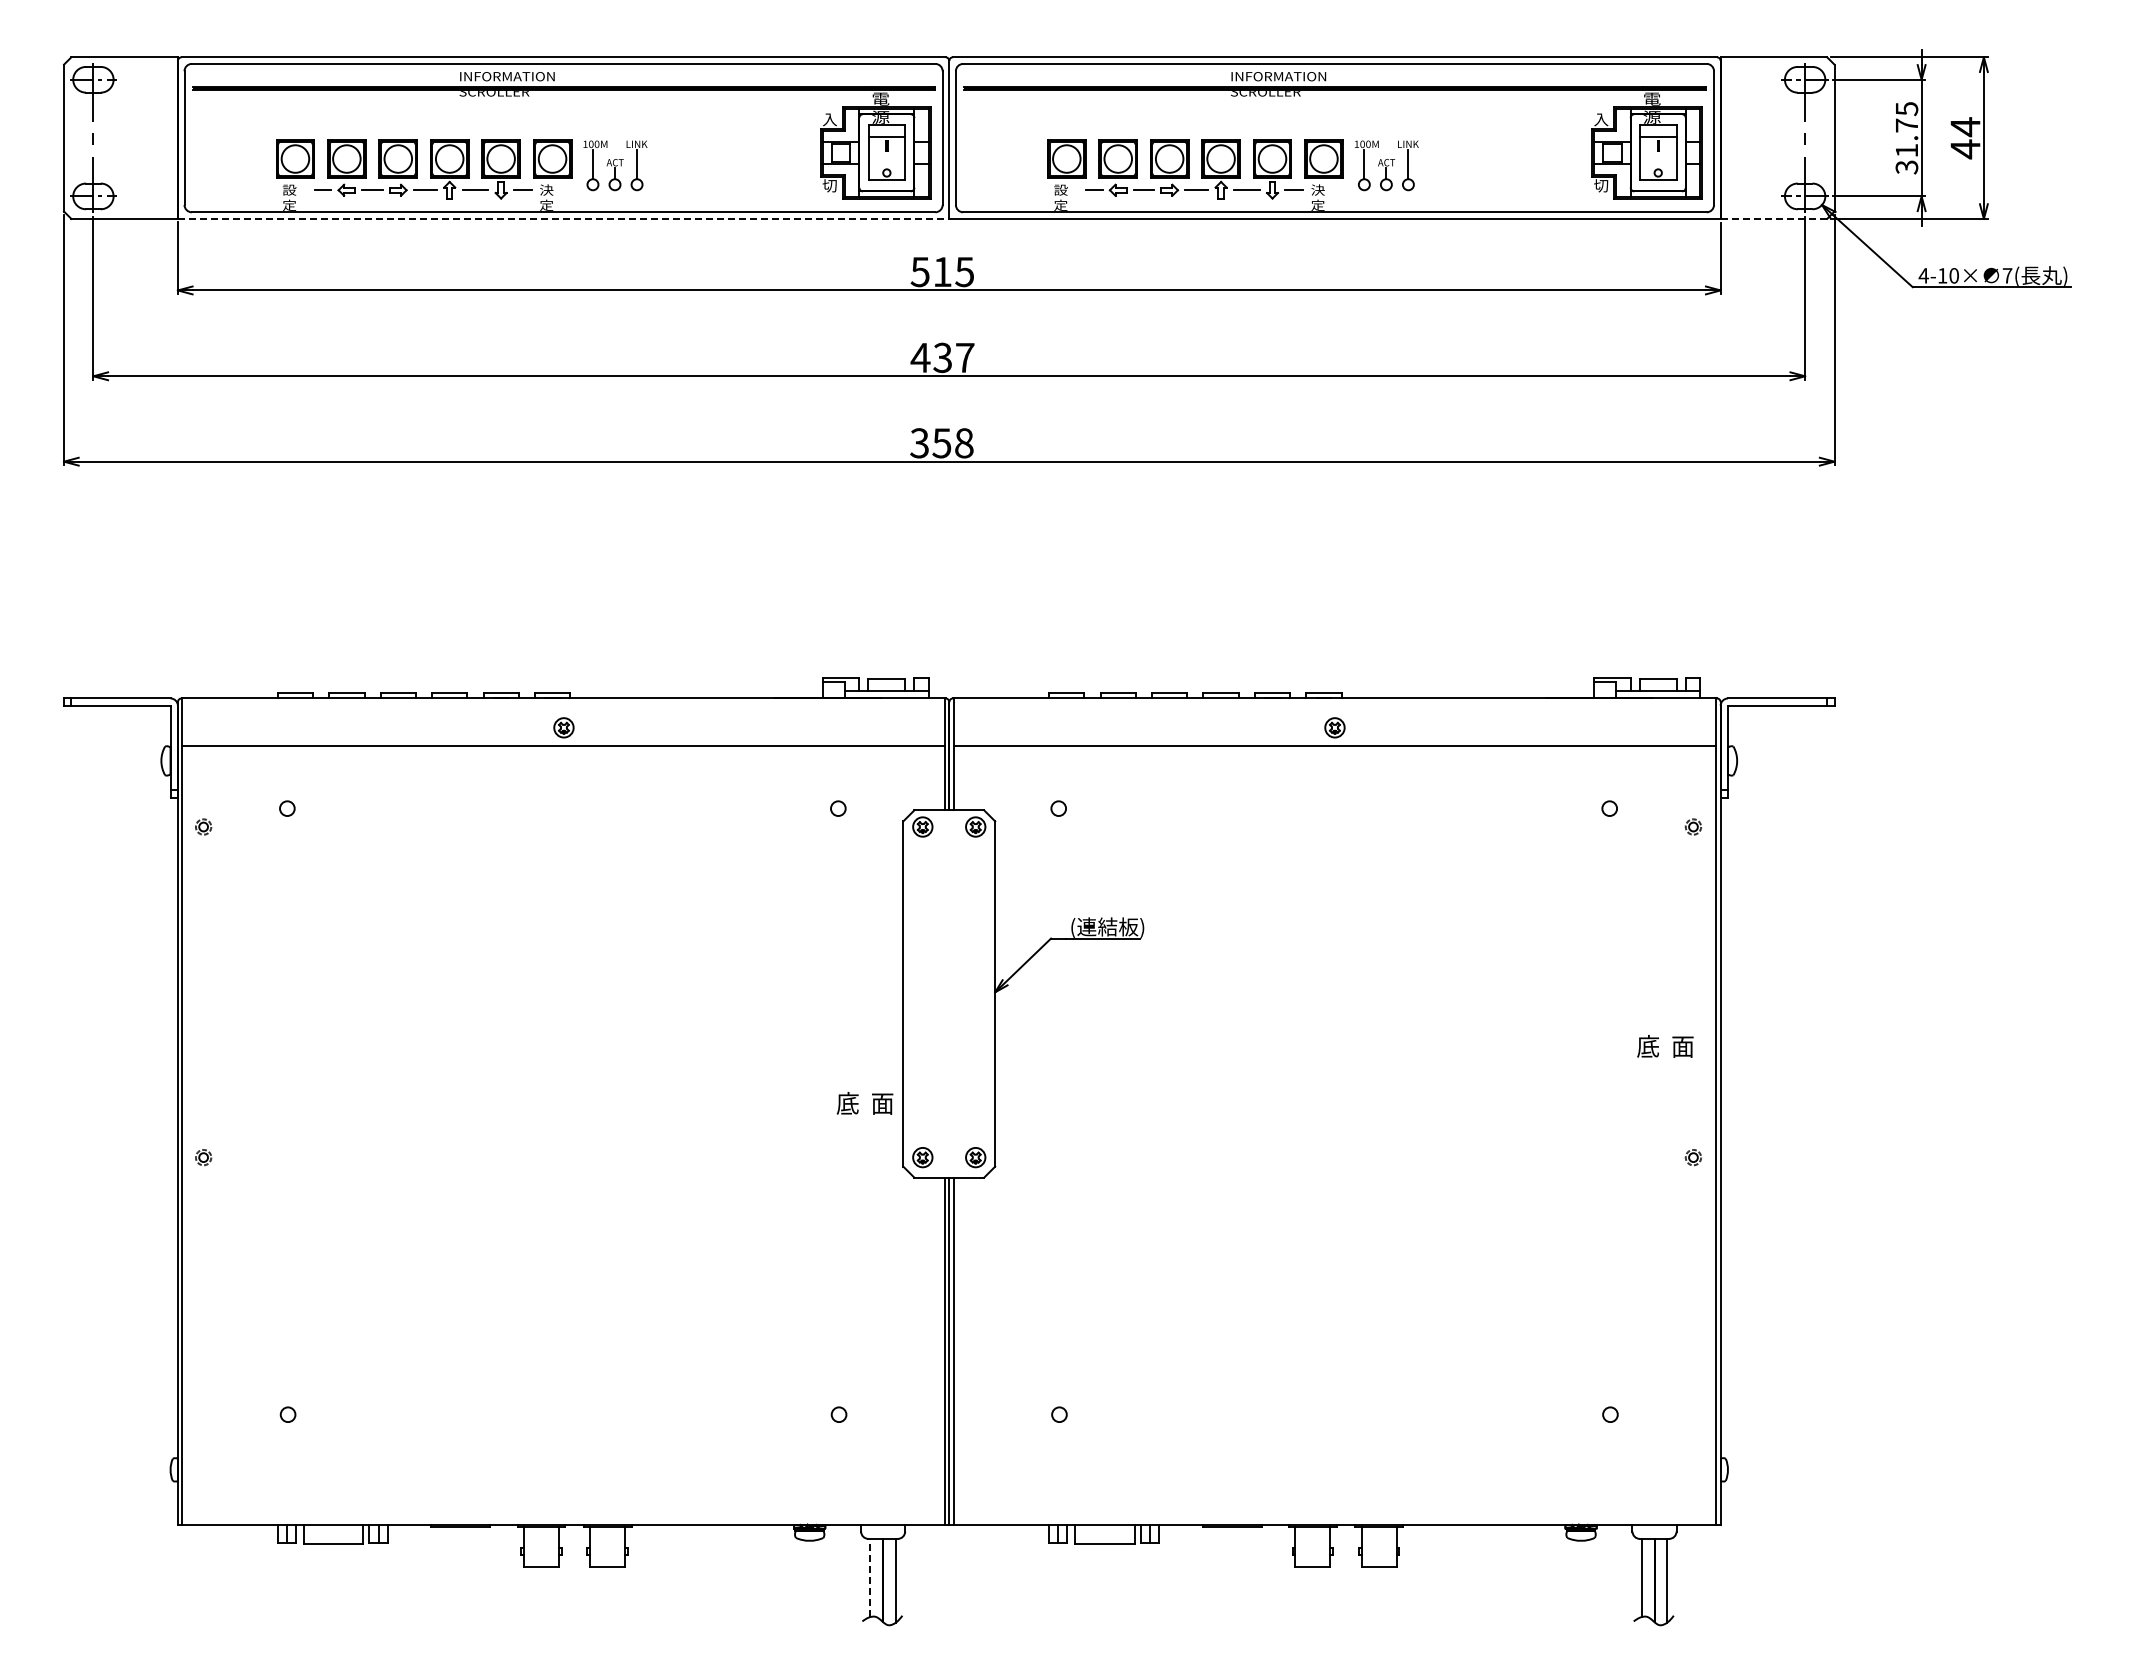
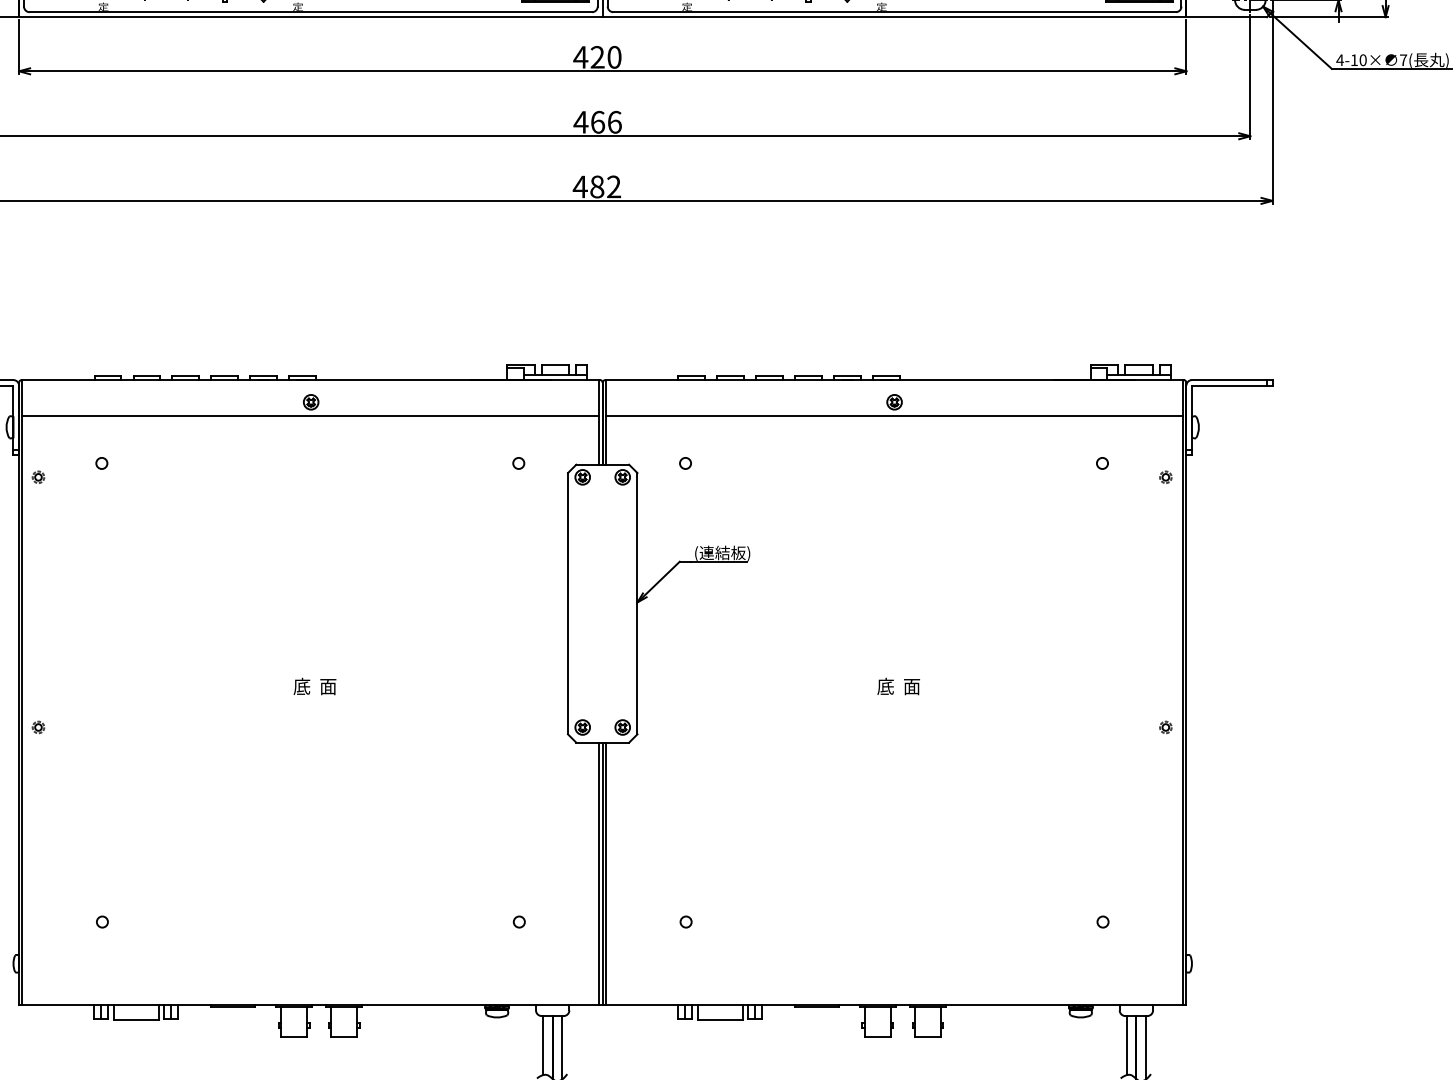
line: (563, 218) -> (310, 16), dashed -> solid
line: (1774, 218) -> (1227, 16), dashed -> solid
text: (942, 271) -> (597, 56), 515 -> 420
text: (953, 357) -> (605, 122), 437 -> 466
text: (941, 443) -> (596, 187), 358 -> 482
text: (1665, 1046) -> (898, 686), moved
text: (864, 1103) -> (314, 686), moved
line: (870, 1577) -> (543, 1045), dashed -> solid

